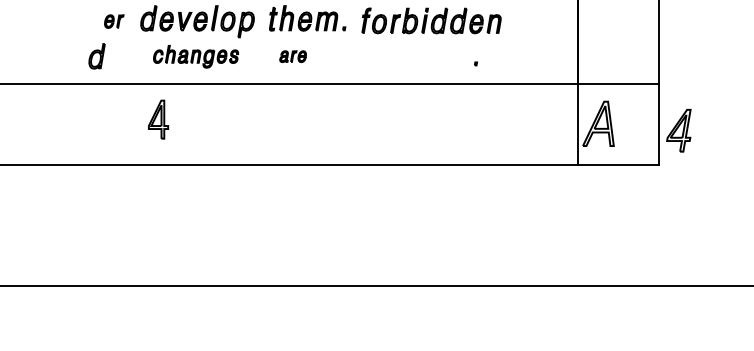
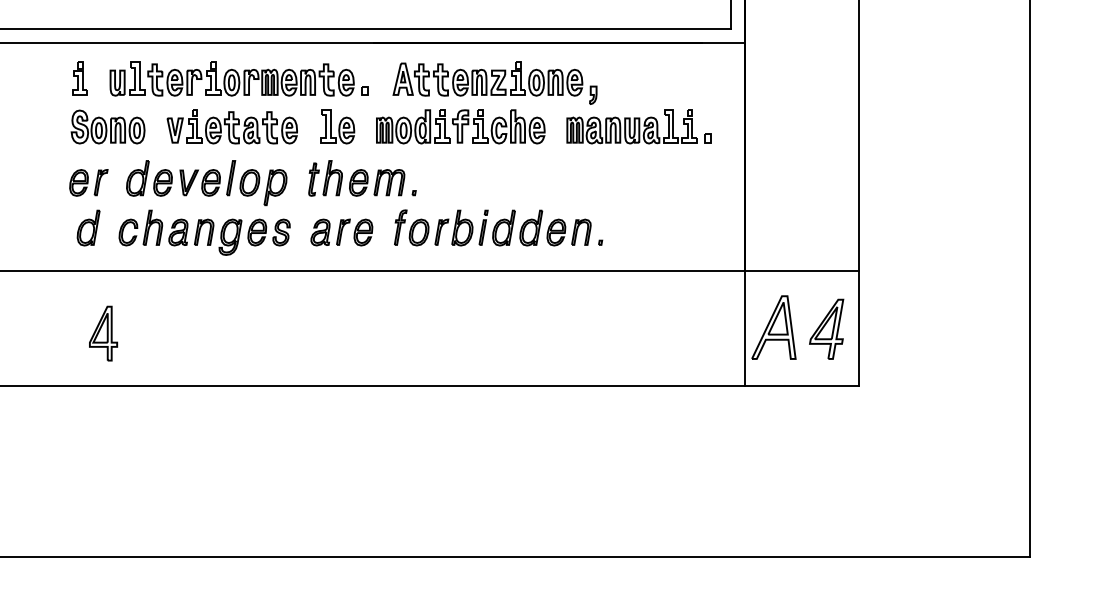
part: (431, 20) -> (492, 227), moved
part: (113, 21) -> (88, 182), size x1.43
part: (96, 55) -> (88, 227), moved
part: (195, 56) -> (204, 232), size x1.43
part: (292, 56) -> (341, 232), size x1.67
part: (158, 119) -> (103, 333), moved
part: (678, 130) -> (826, 328), moved

